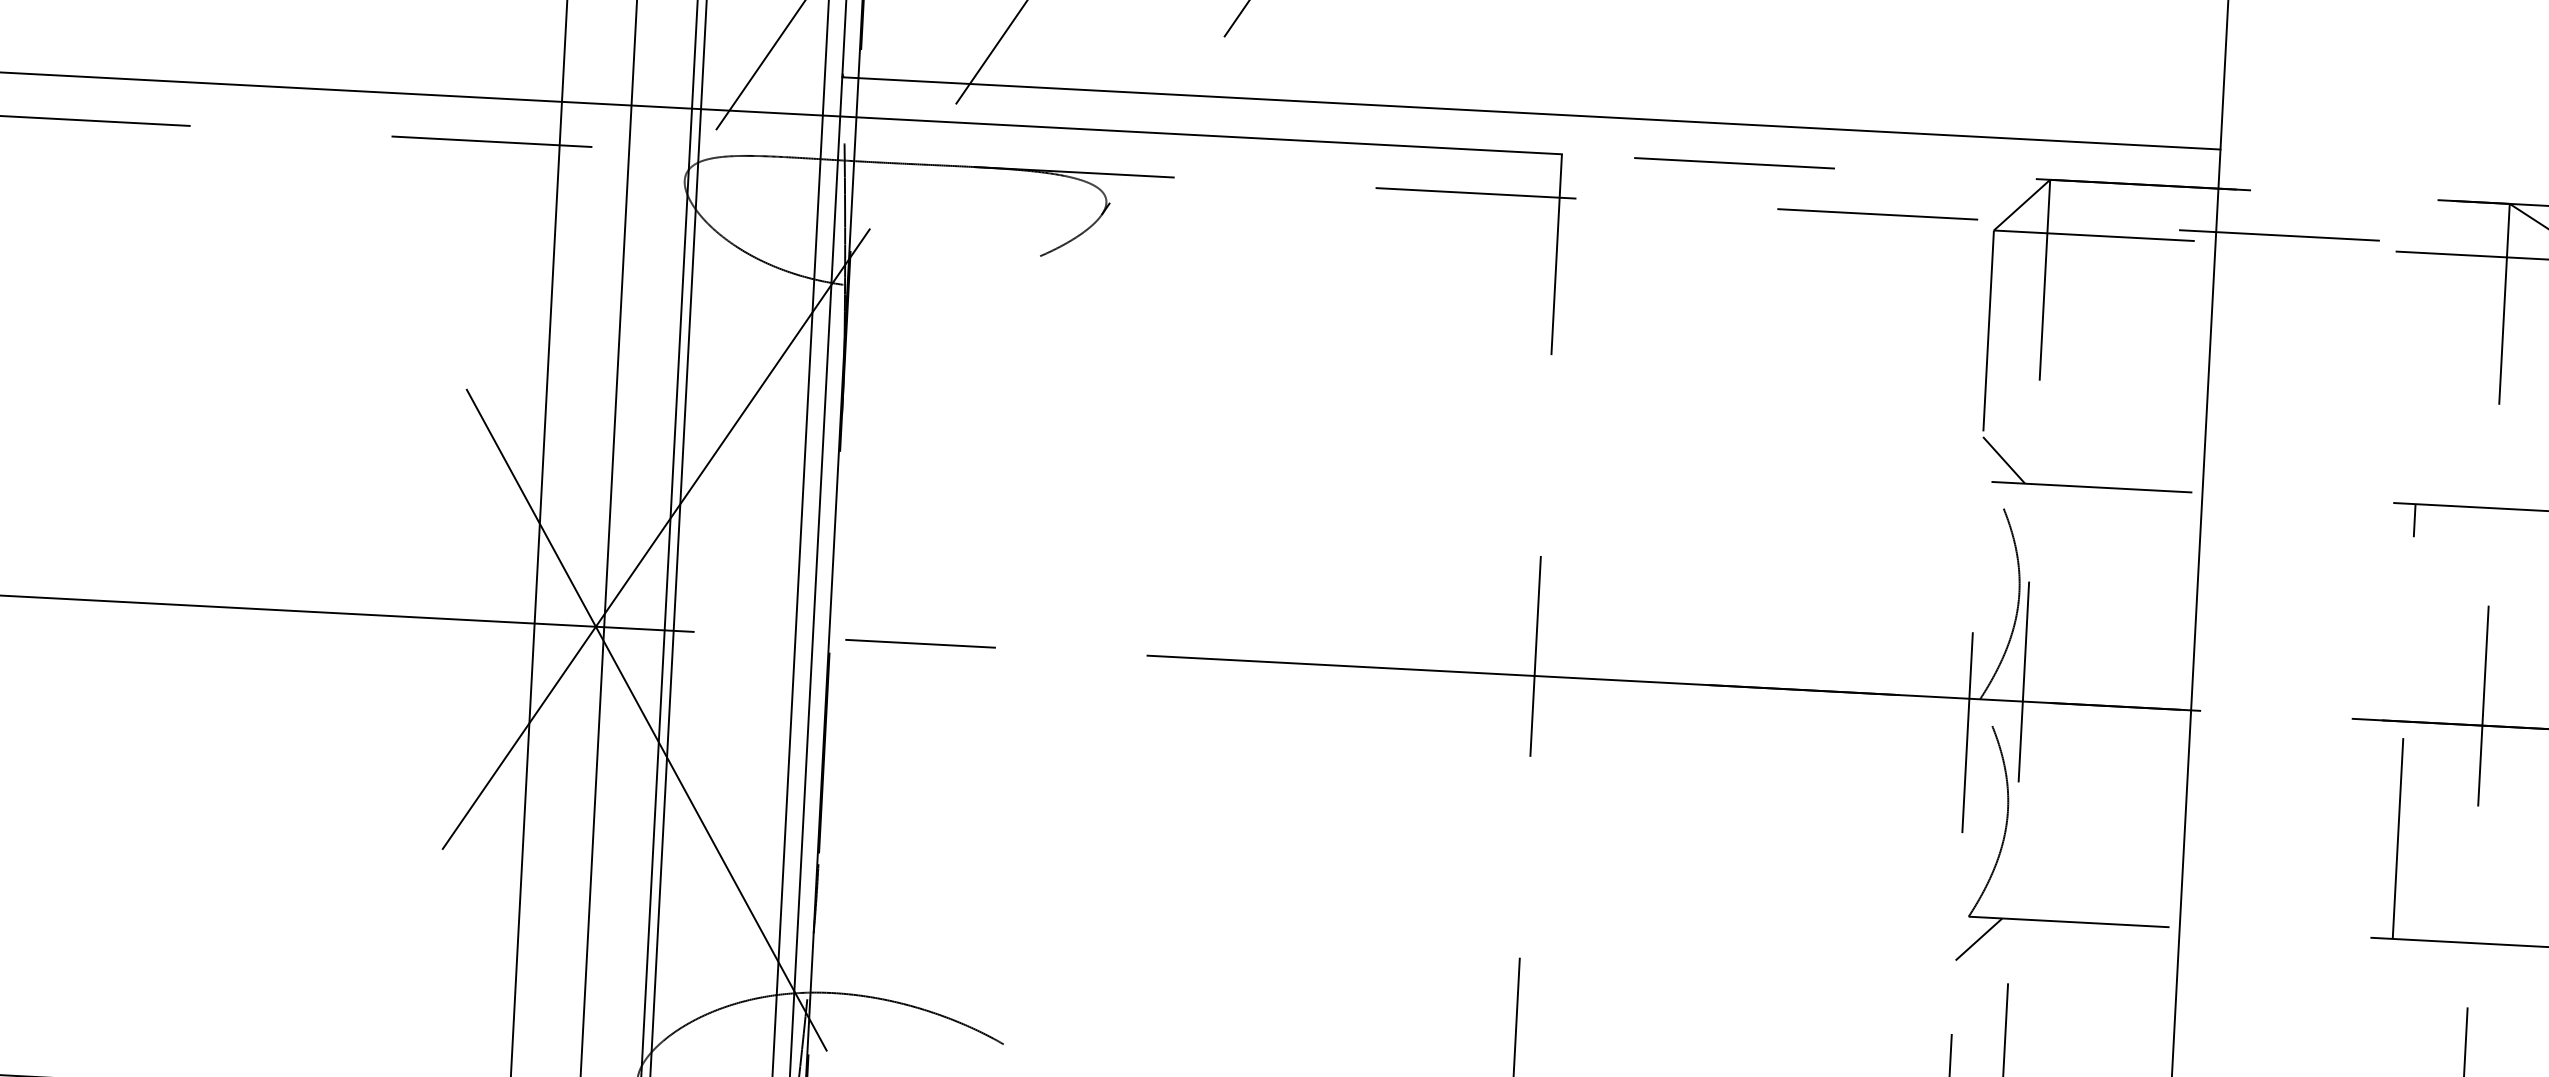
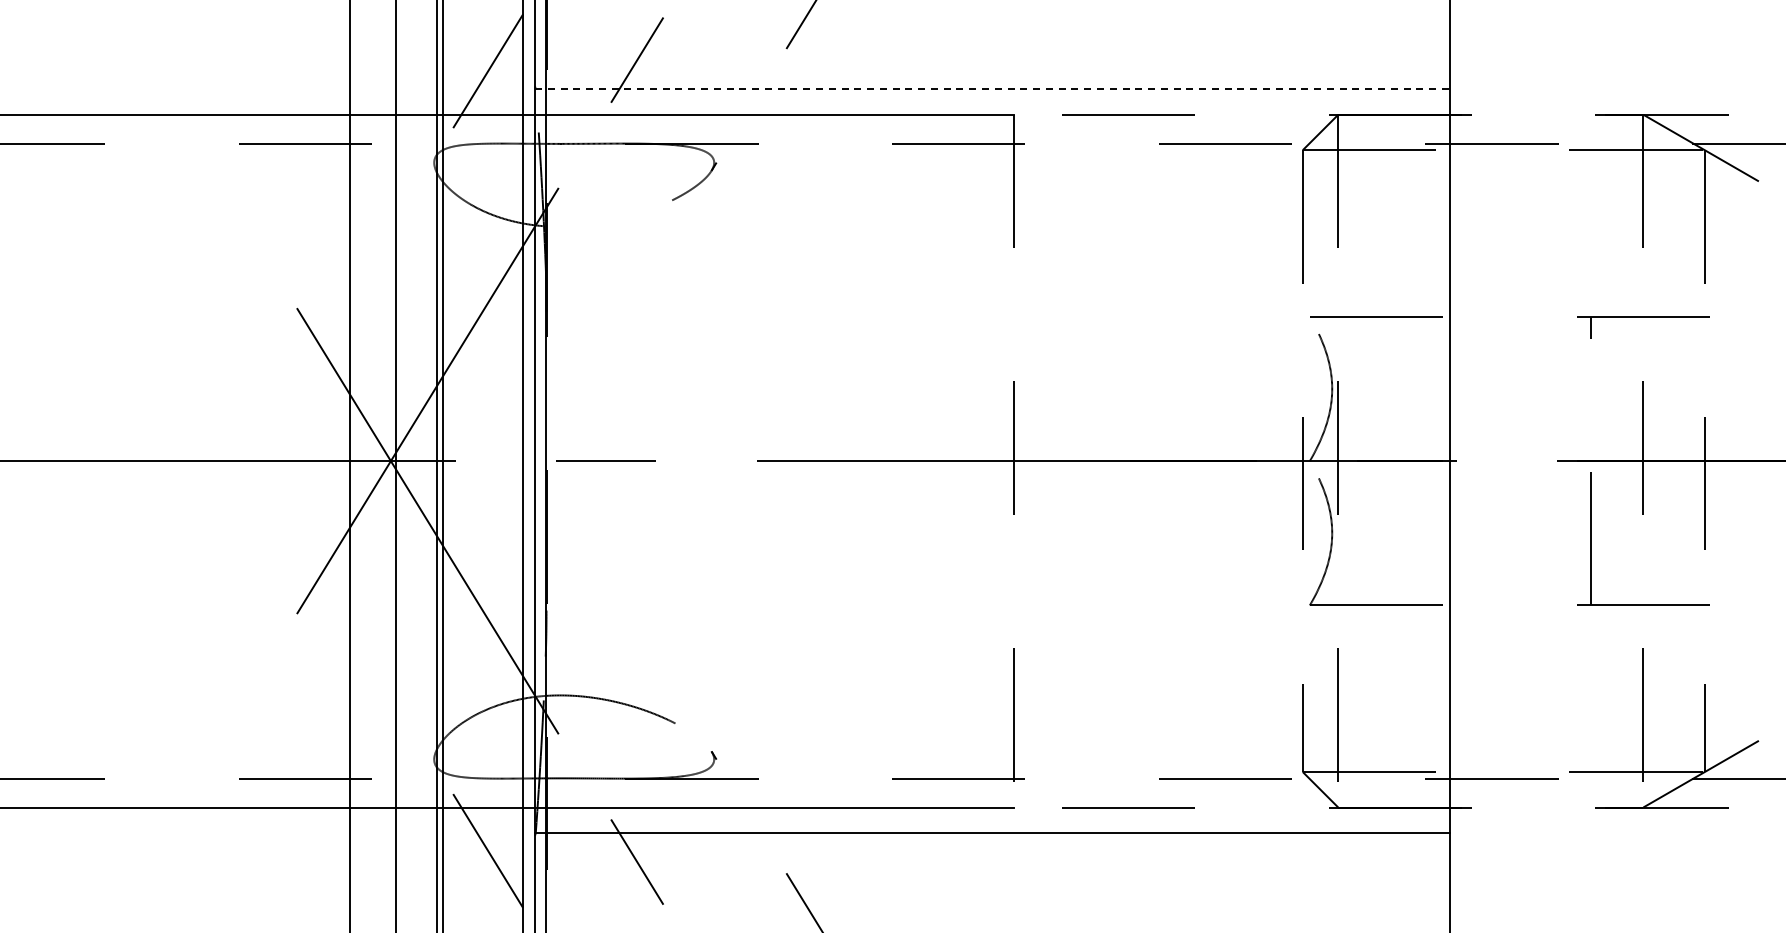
line: (1531, 113) -> (992, 88), solid -> dashed
line: (2004, 459) -> (1317, 301), removed
line: (1979, 938) -> (1317, 619), removed

